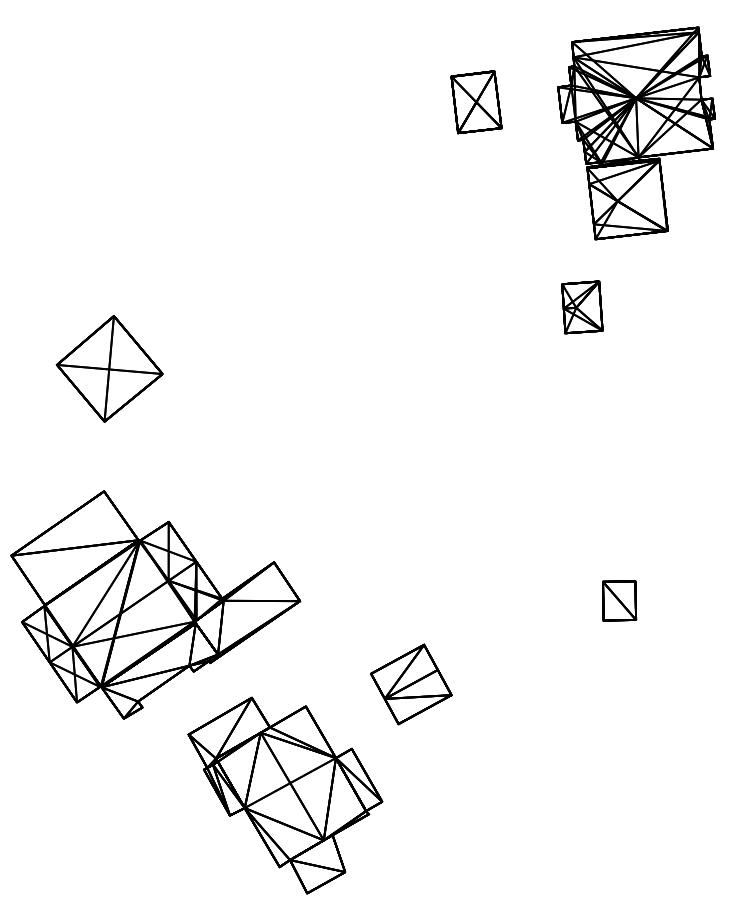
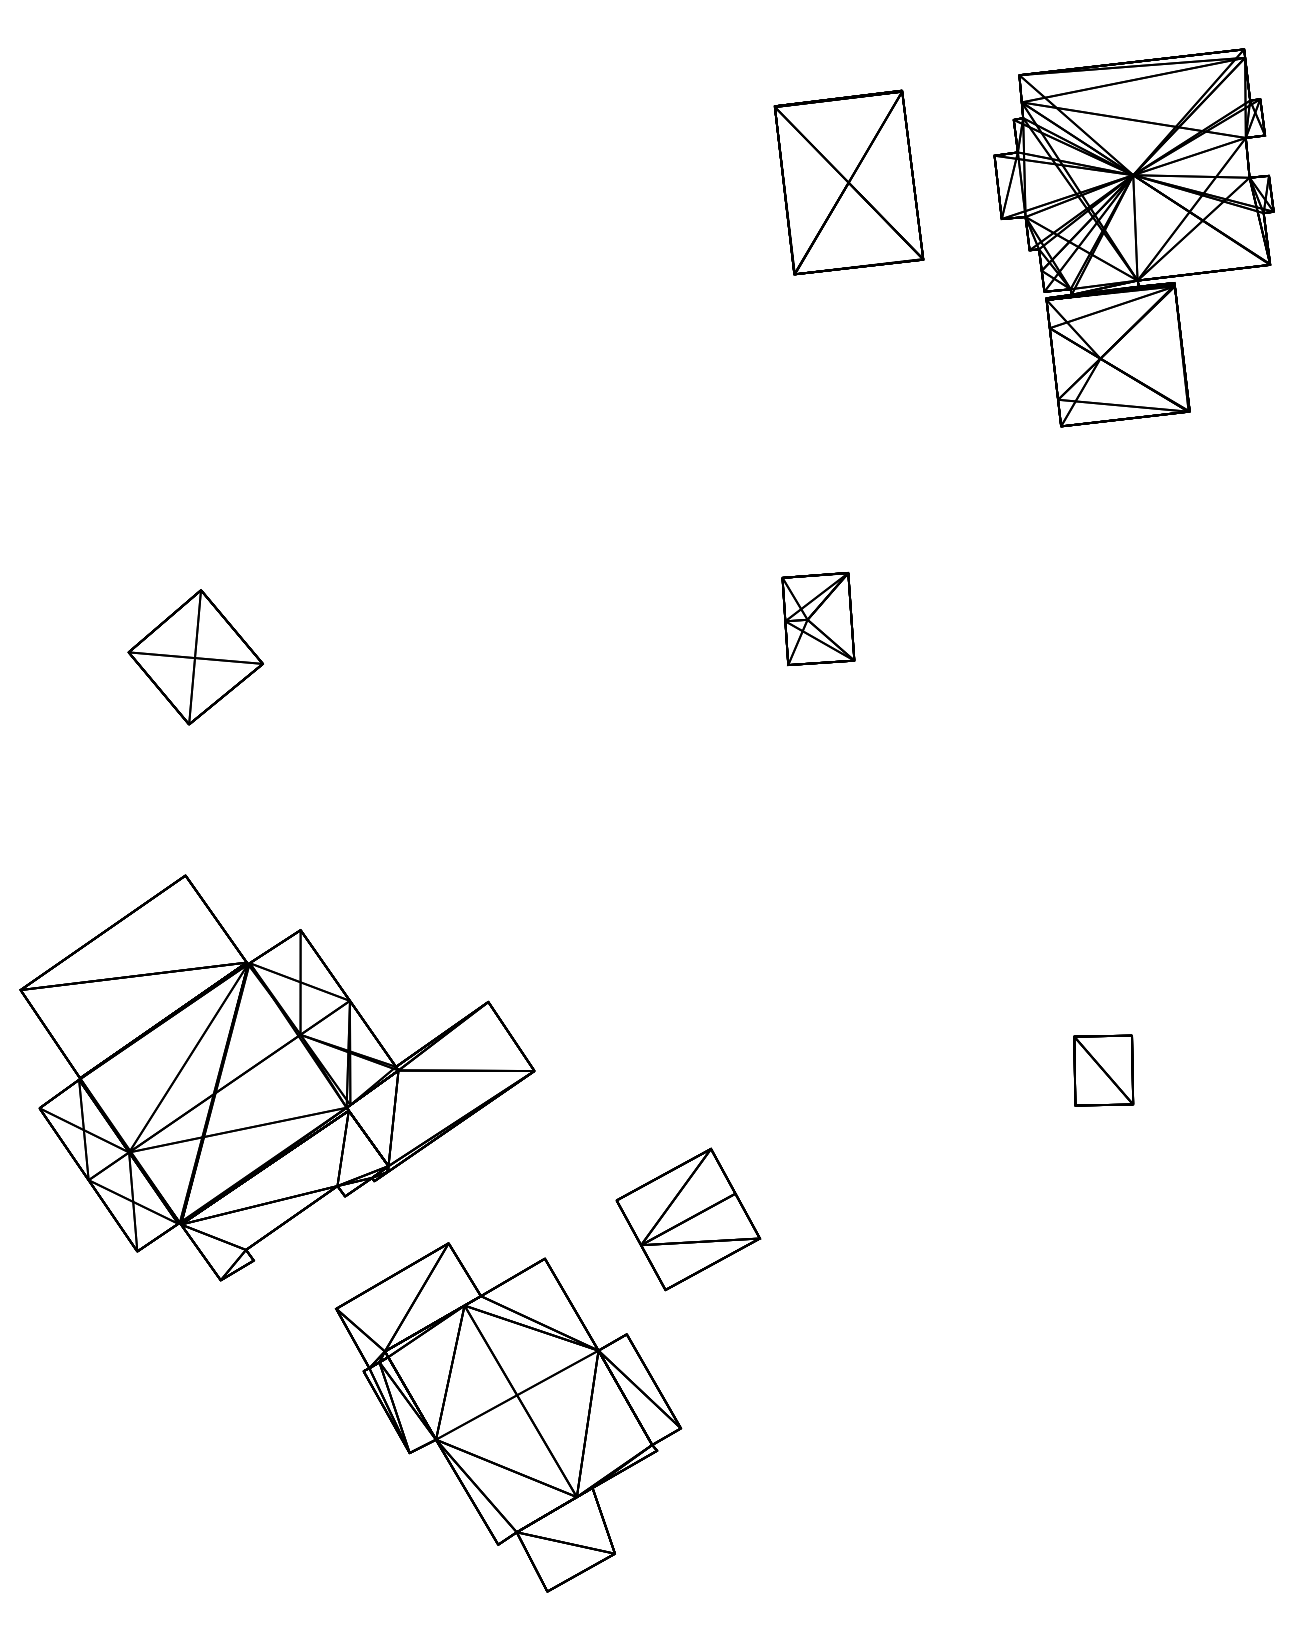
part: (476, 101) -> (848, 180), size x1.67
part: (582, 307) -> (818, 619), moved
part: (109, 368) -> (195, 656), size x0.71
part: (411, 684) -> (688, 1219), moved

